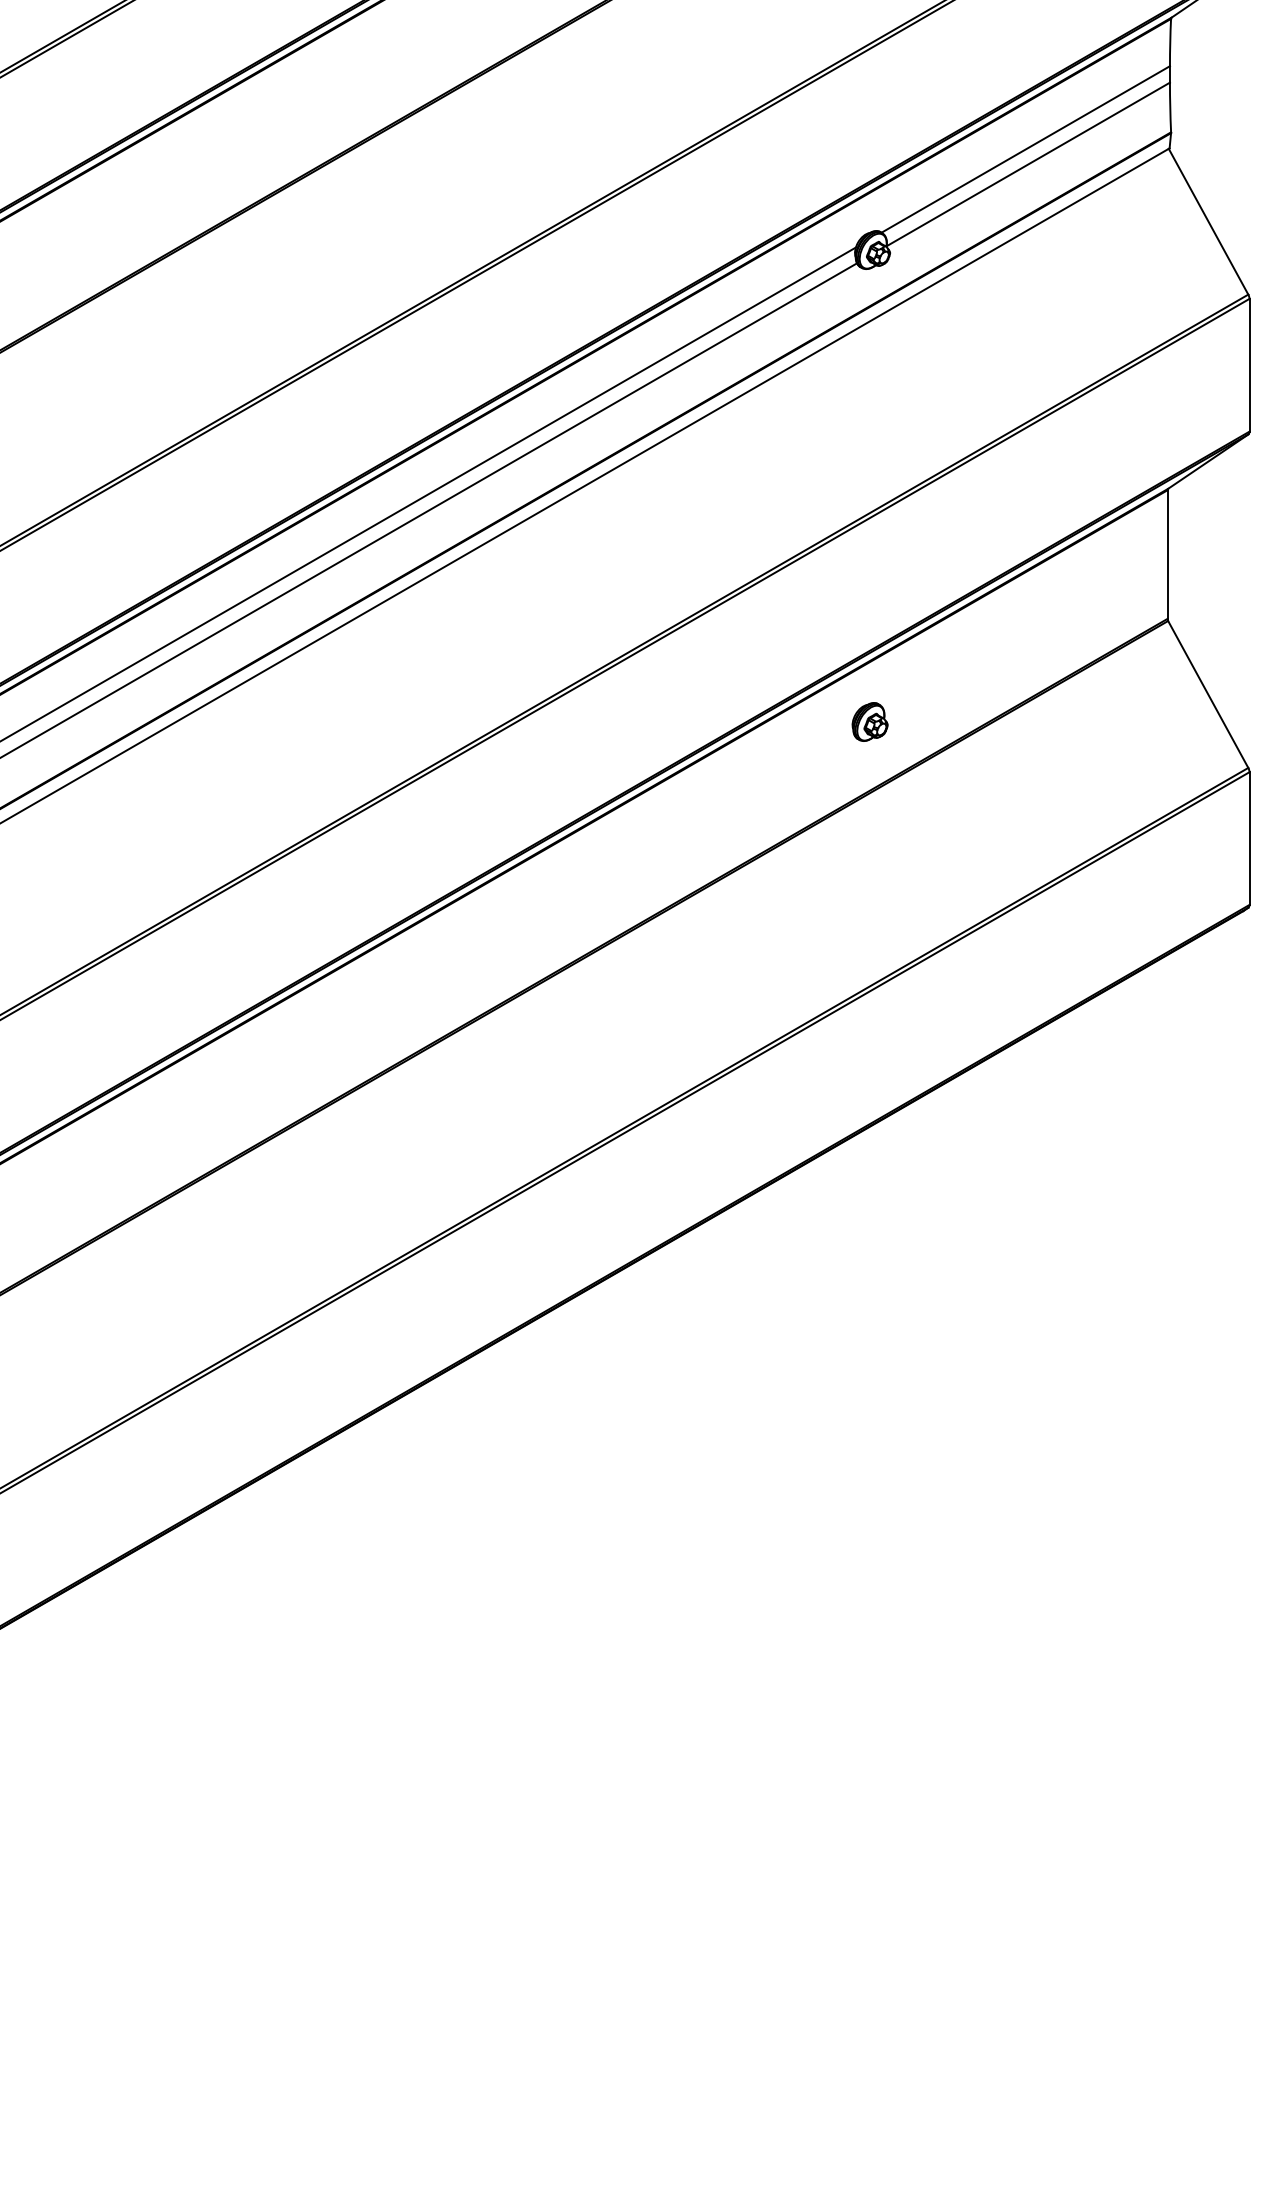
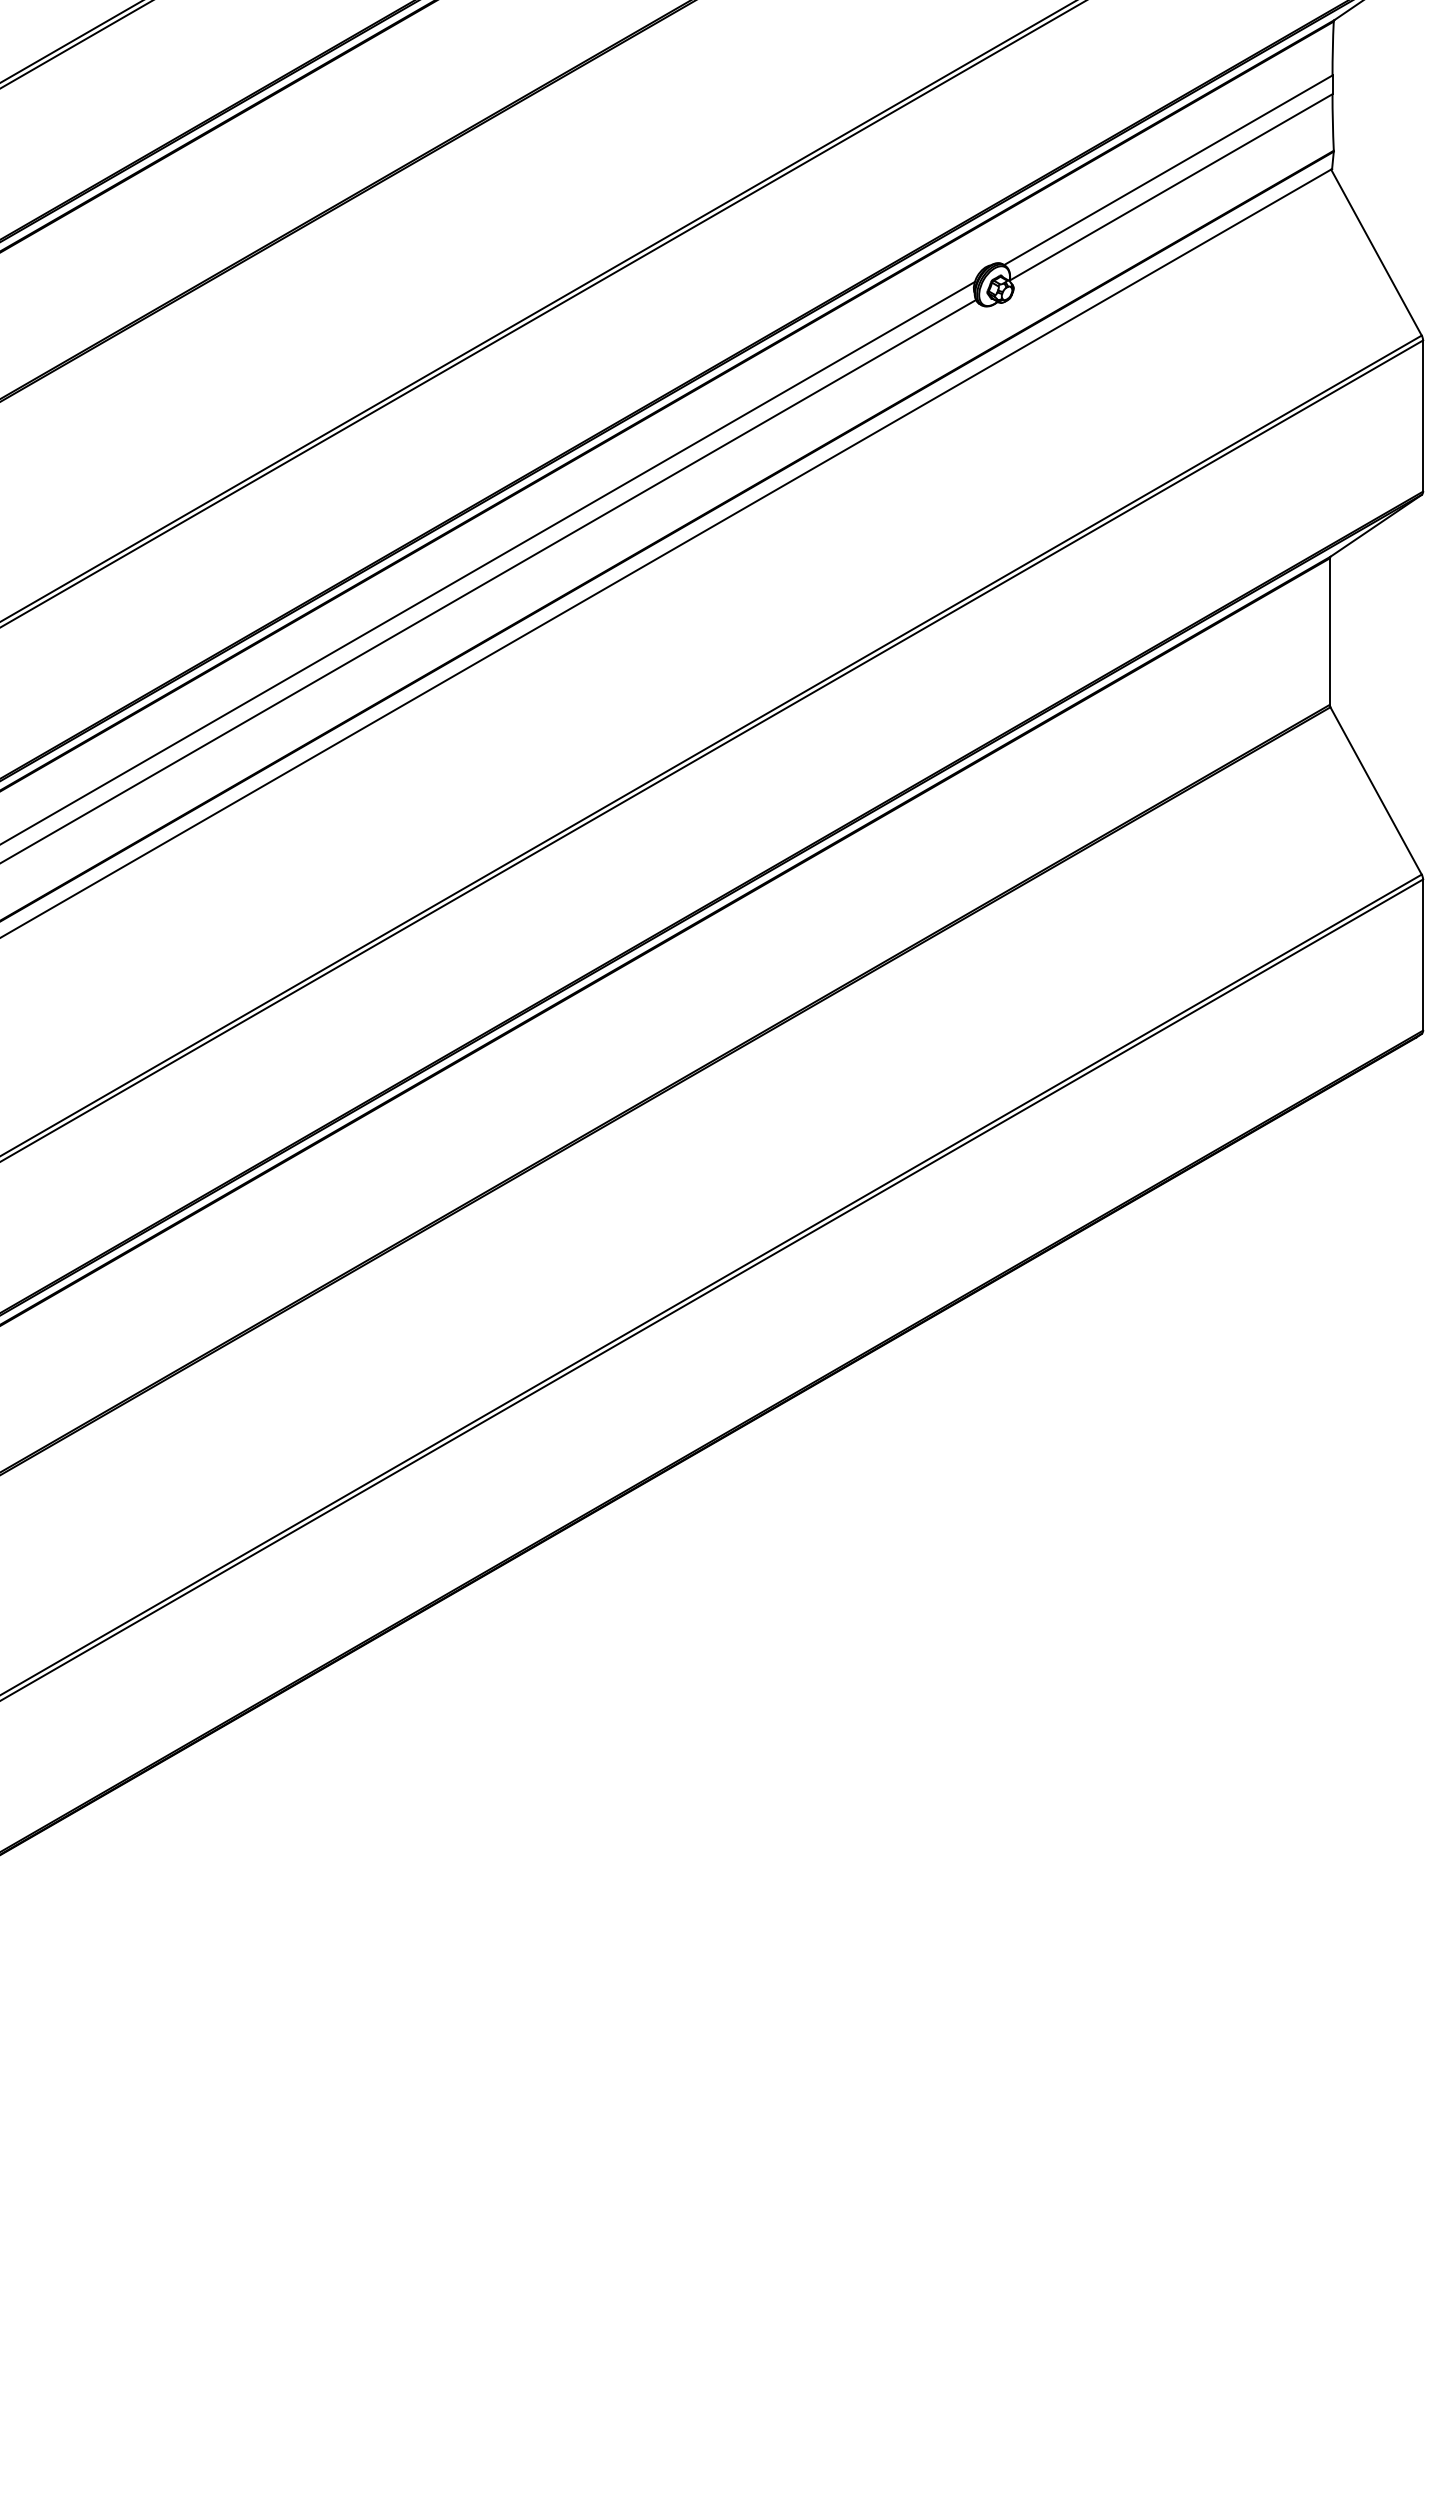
part: (869, 721) -> (990, 821), removed

